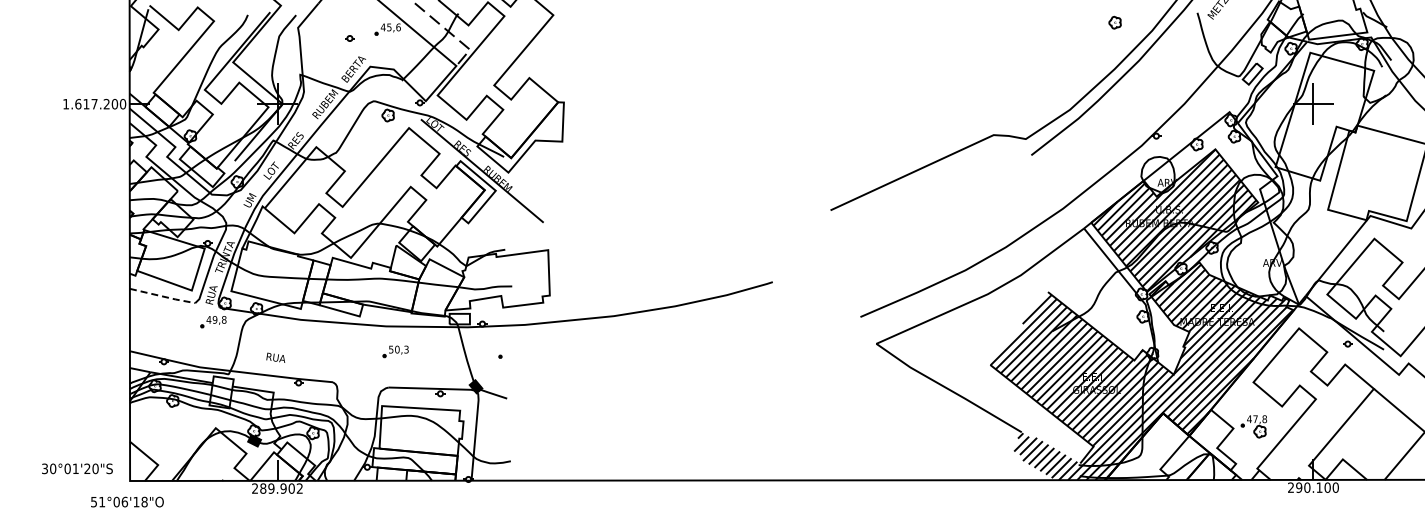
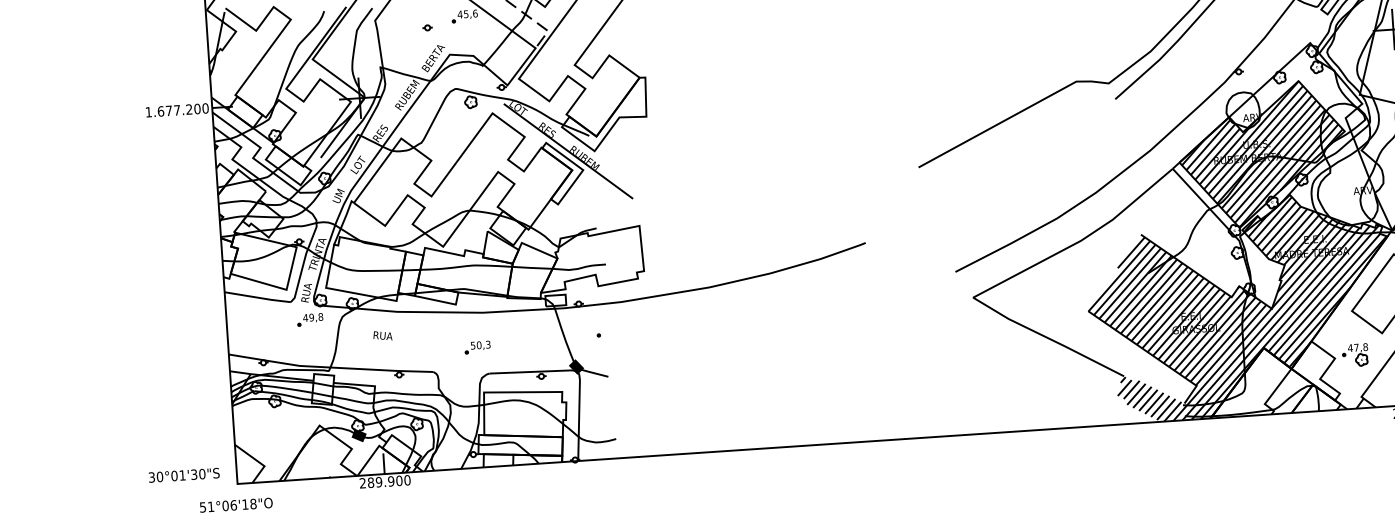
text: (86, 104) -> (169, 111), 1.617.200 -> 1.677.200
line: (163, 296) -> (258, 297), dashed -> solid
part: (395, 351) -> (477, 347), moved
text: (275, 357) -> (382, 335), moved
text: (87, 469) -> (194, 475), 30°01'20"S -> 30°01'30"S
text: (299, 488) -> (407, 480), 289.902 -> 289.900

